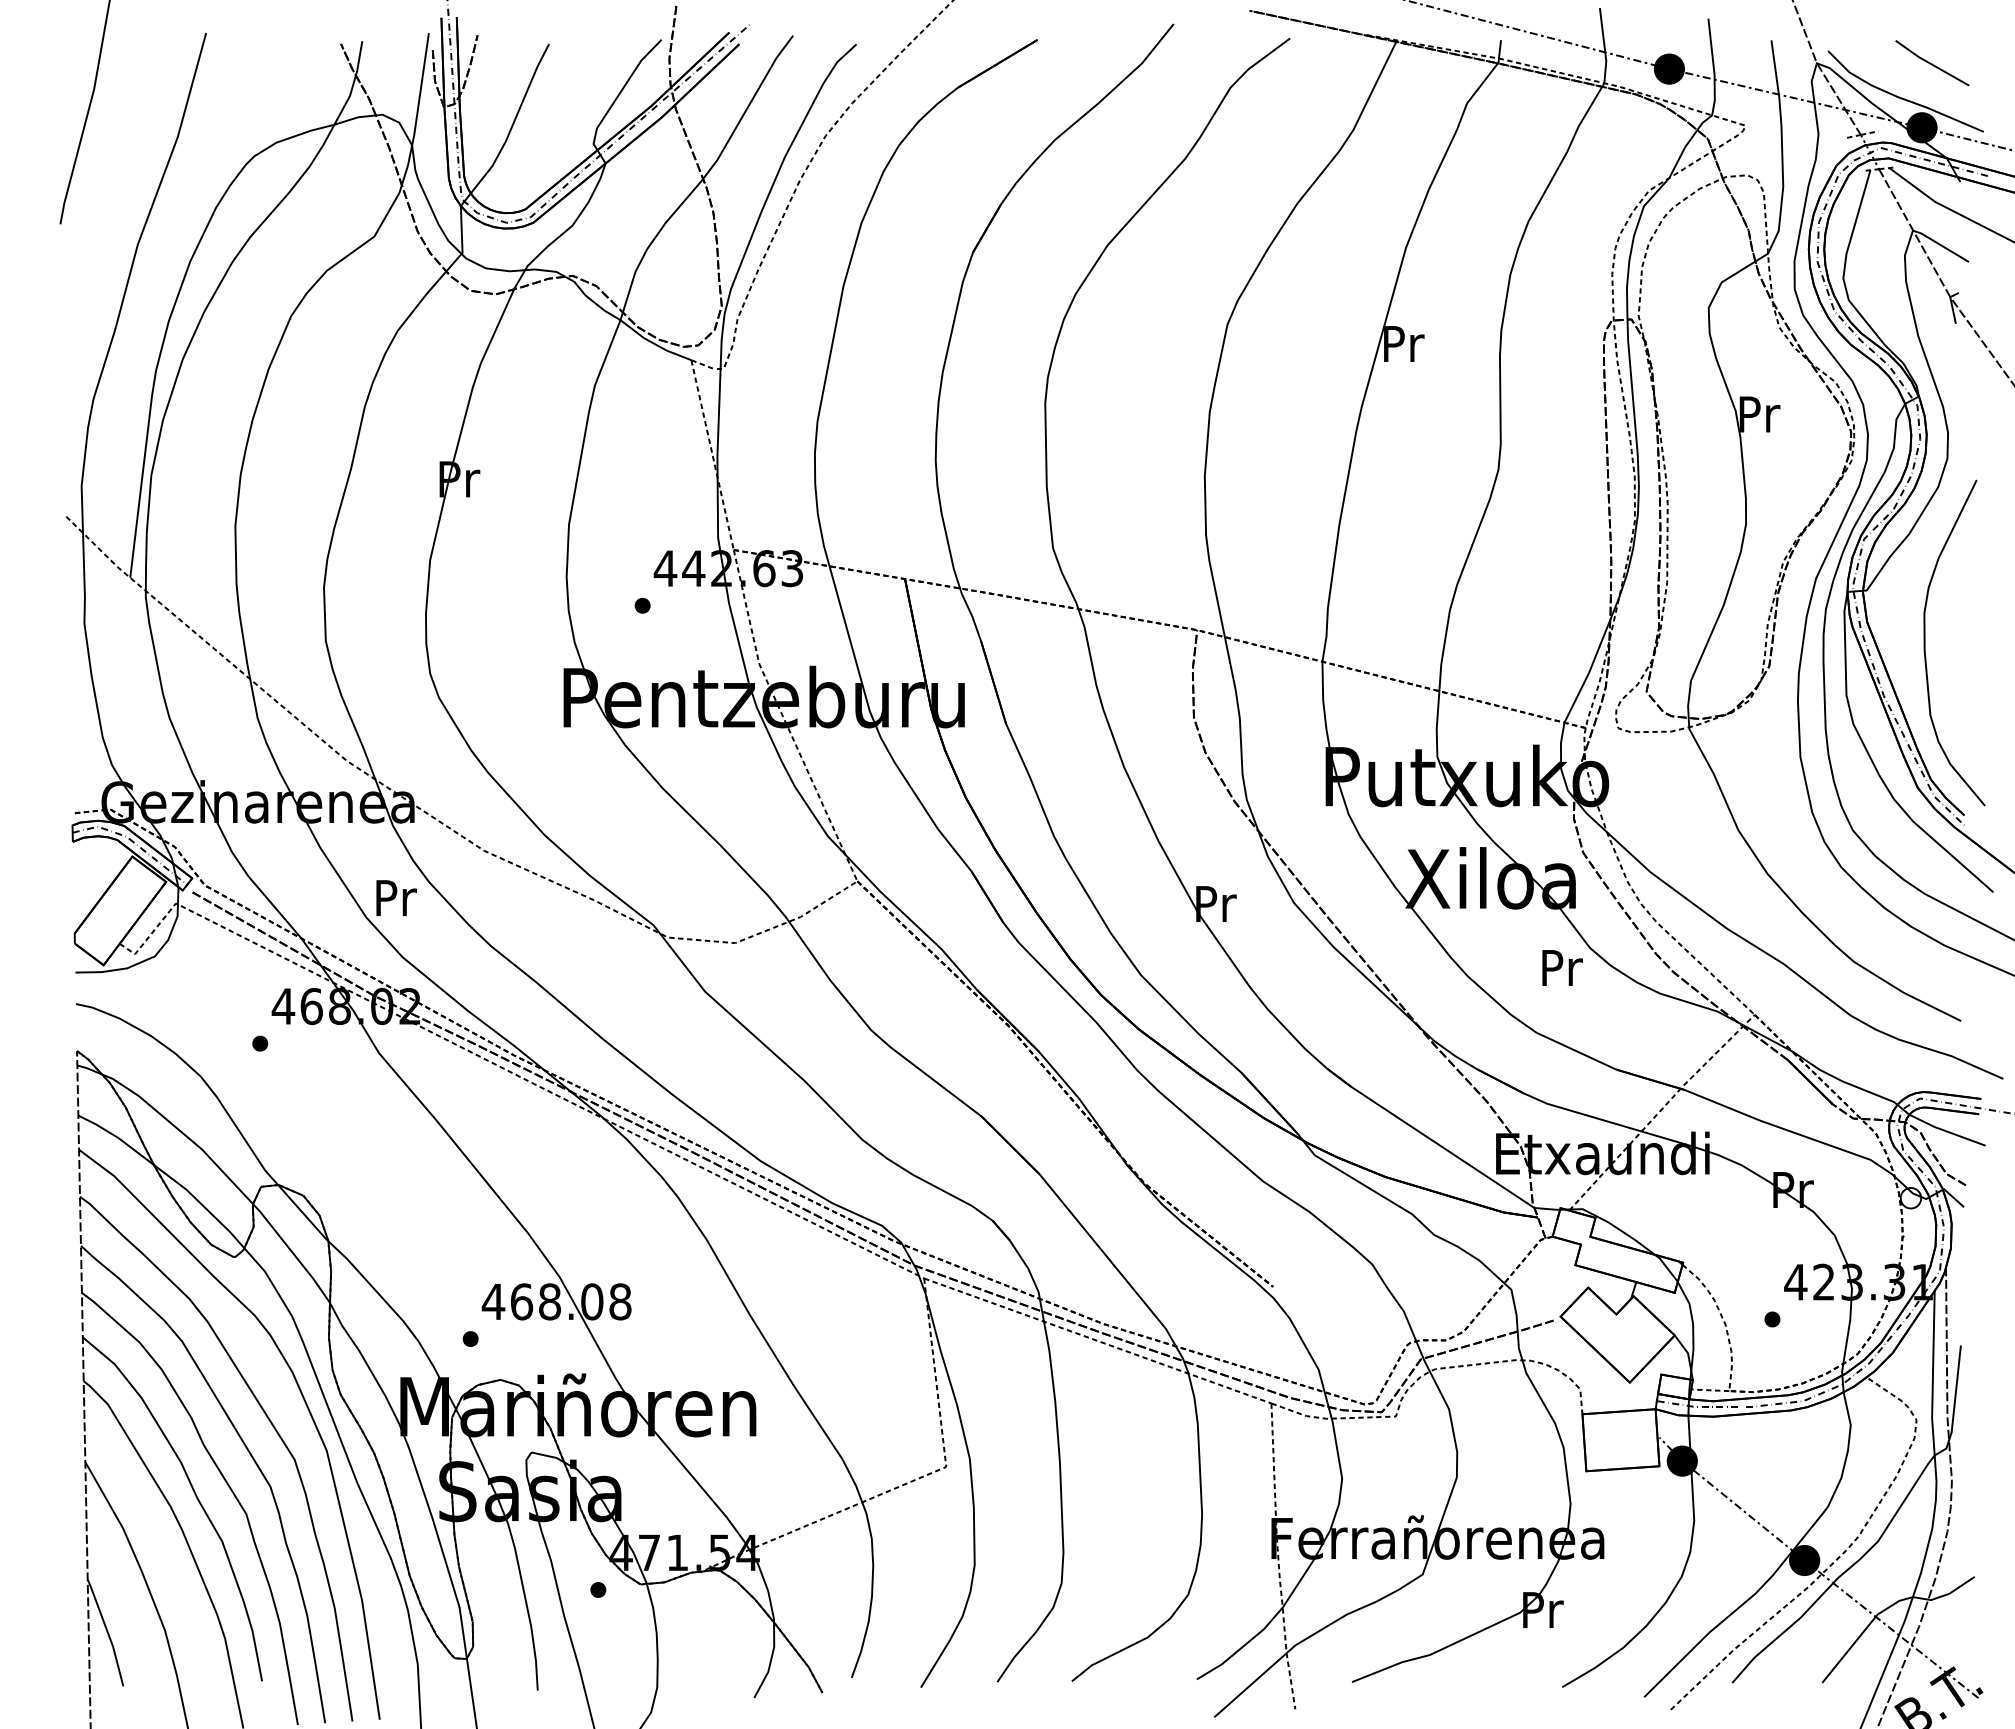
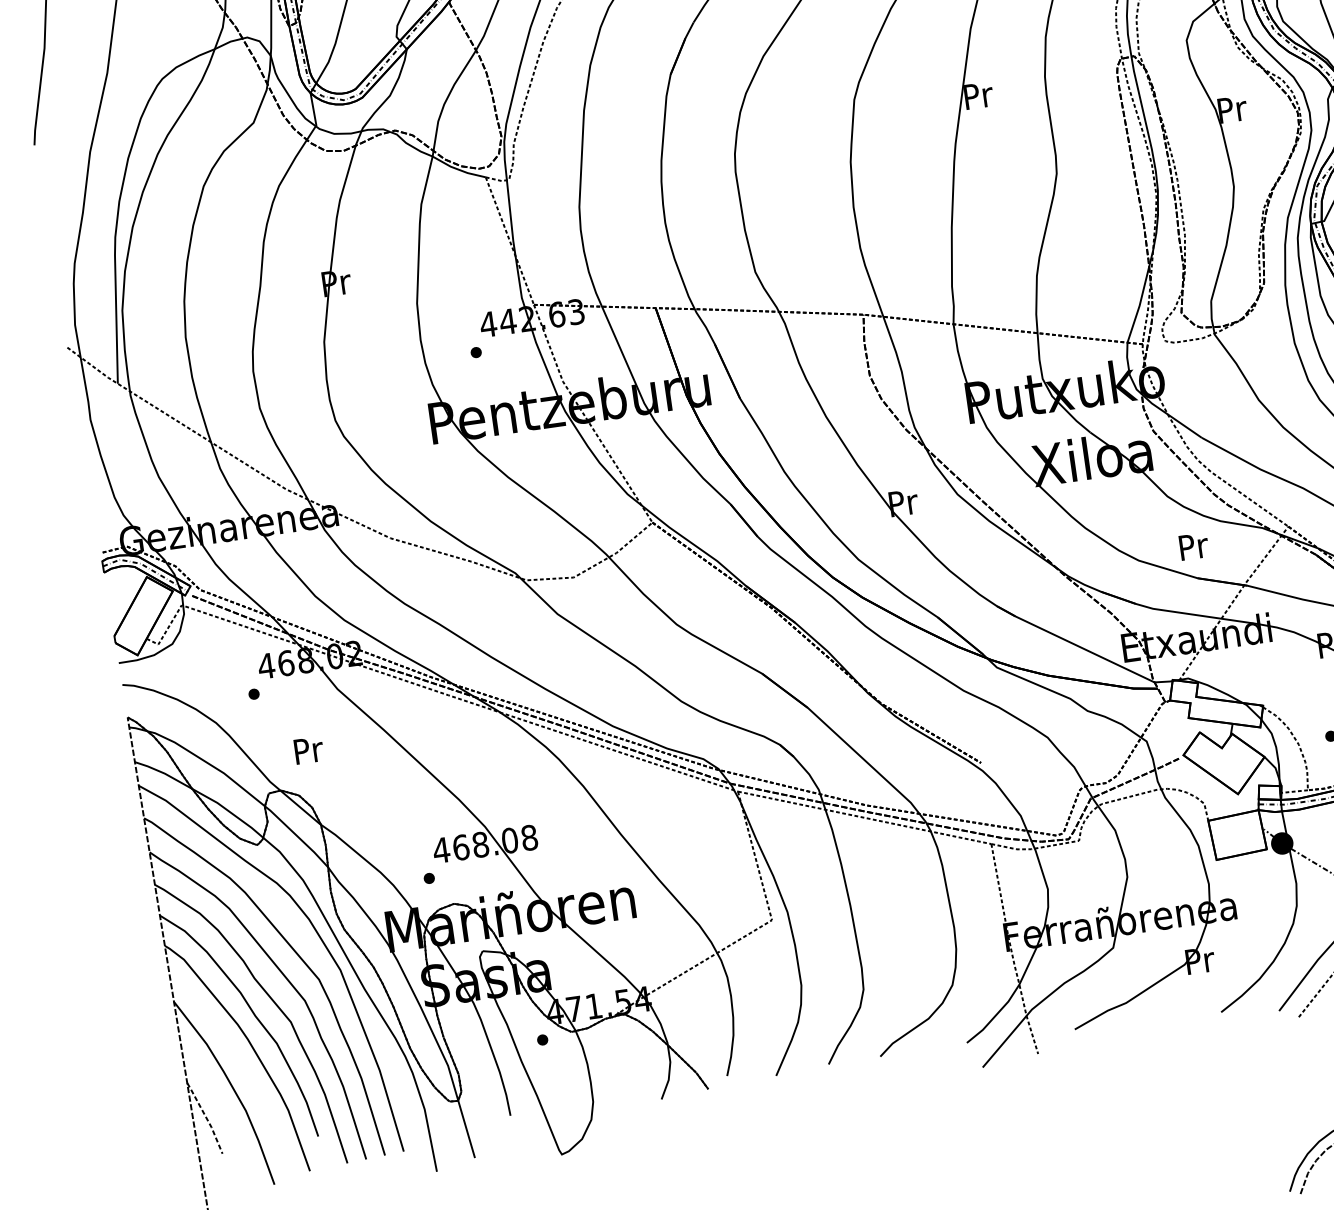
text: (396, 897) -> (308, 750), moved
text: (1562, 967) -> (1194, 546), moved
line: (107, 1632) -> (206, 1117), solid -> dashed

